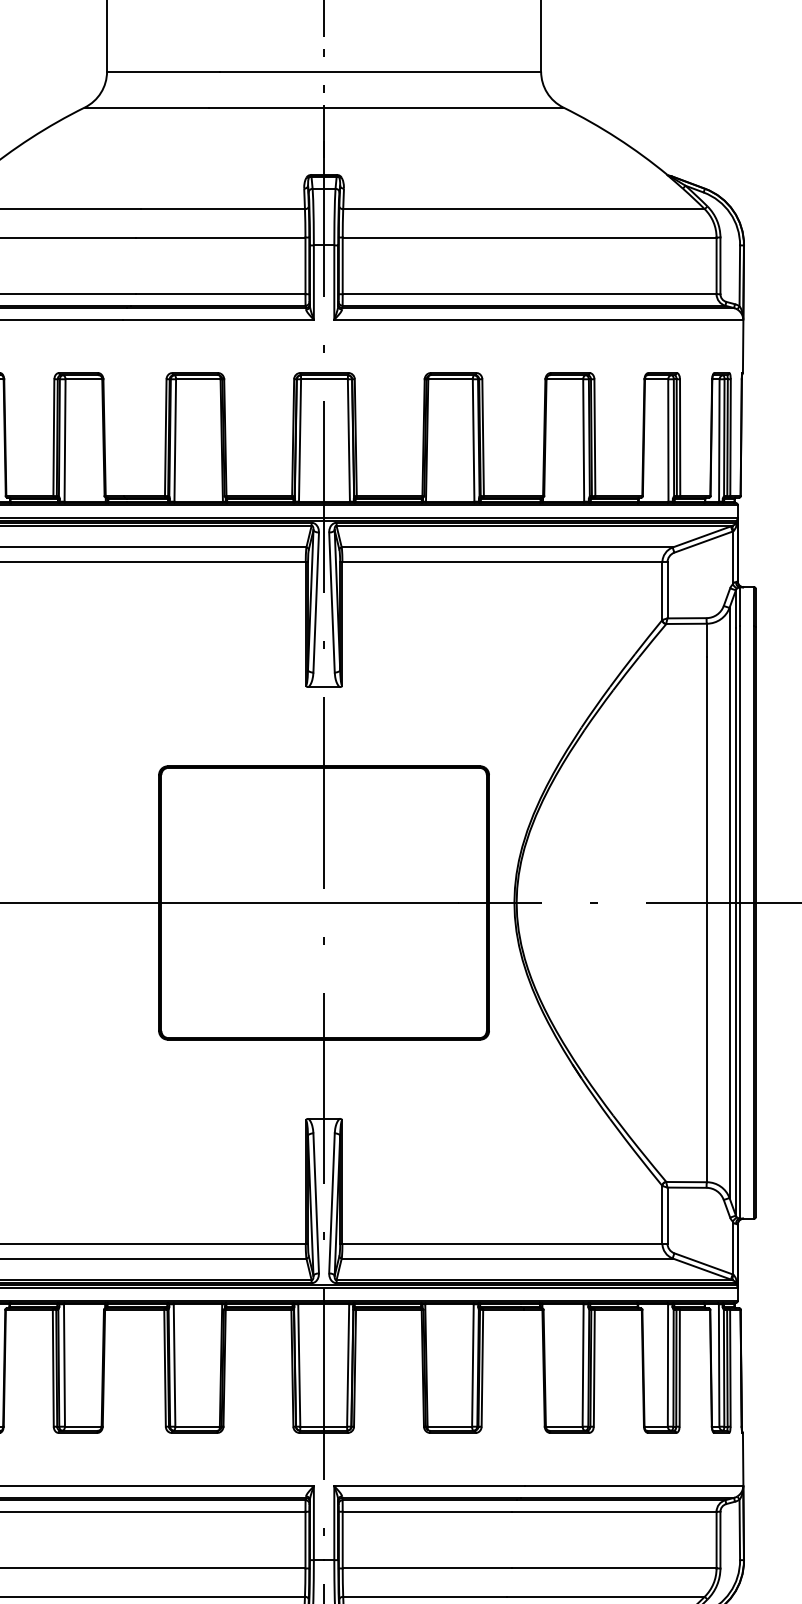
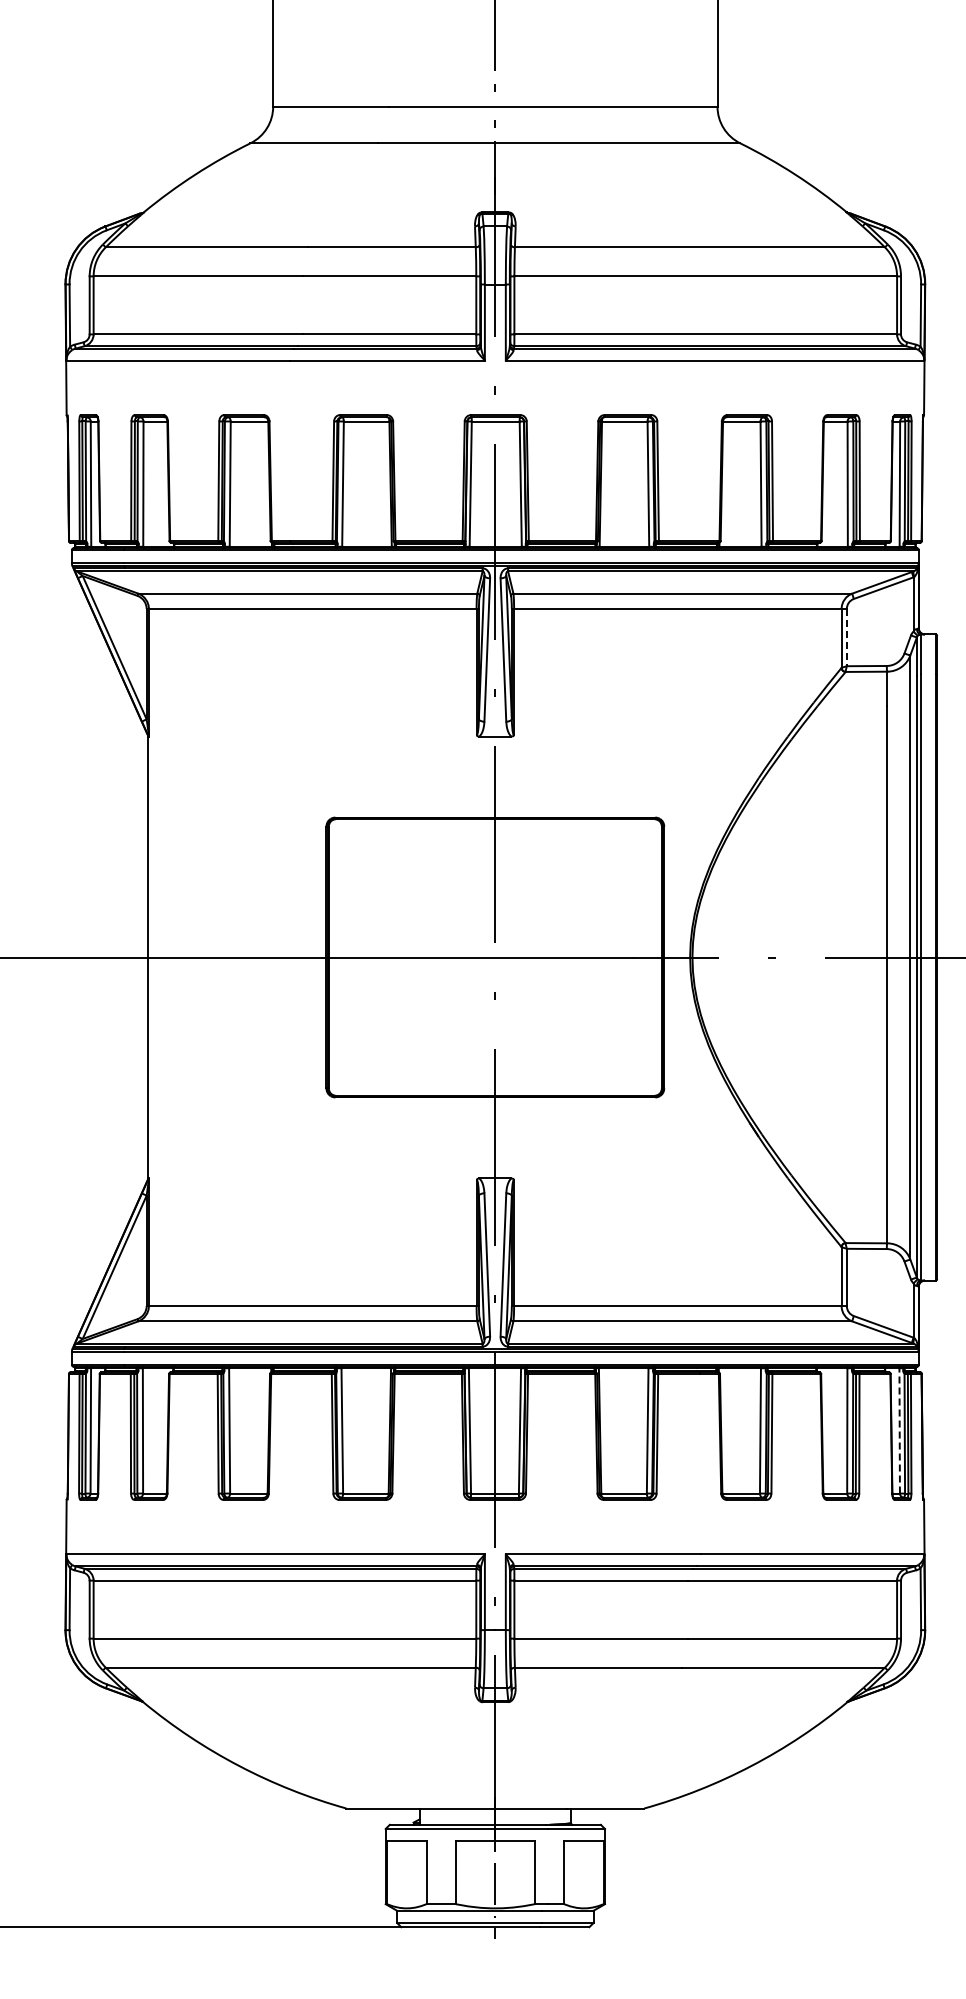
line: (667, 590) -> (846, 637), solid -> dashed
line: (718, 1365) -> (899, 1430), solid -> dashed

